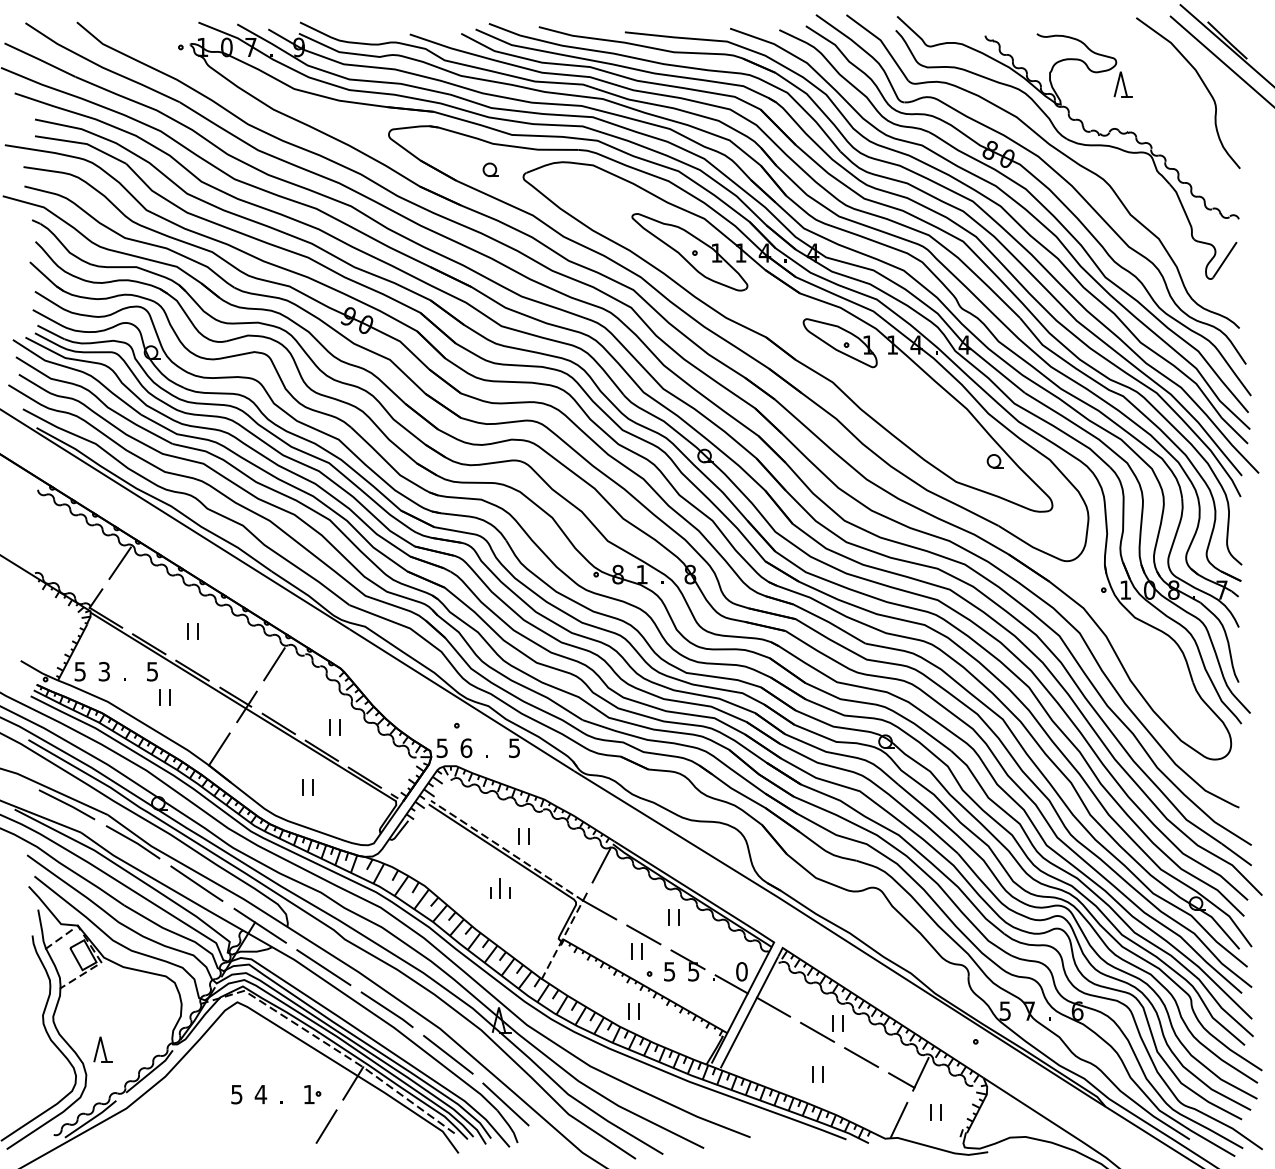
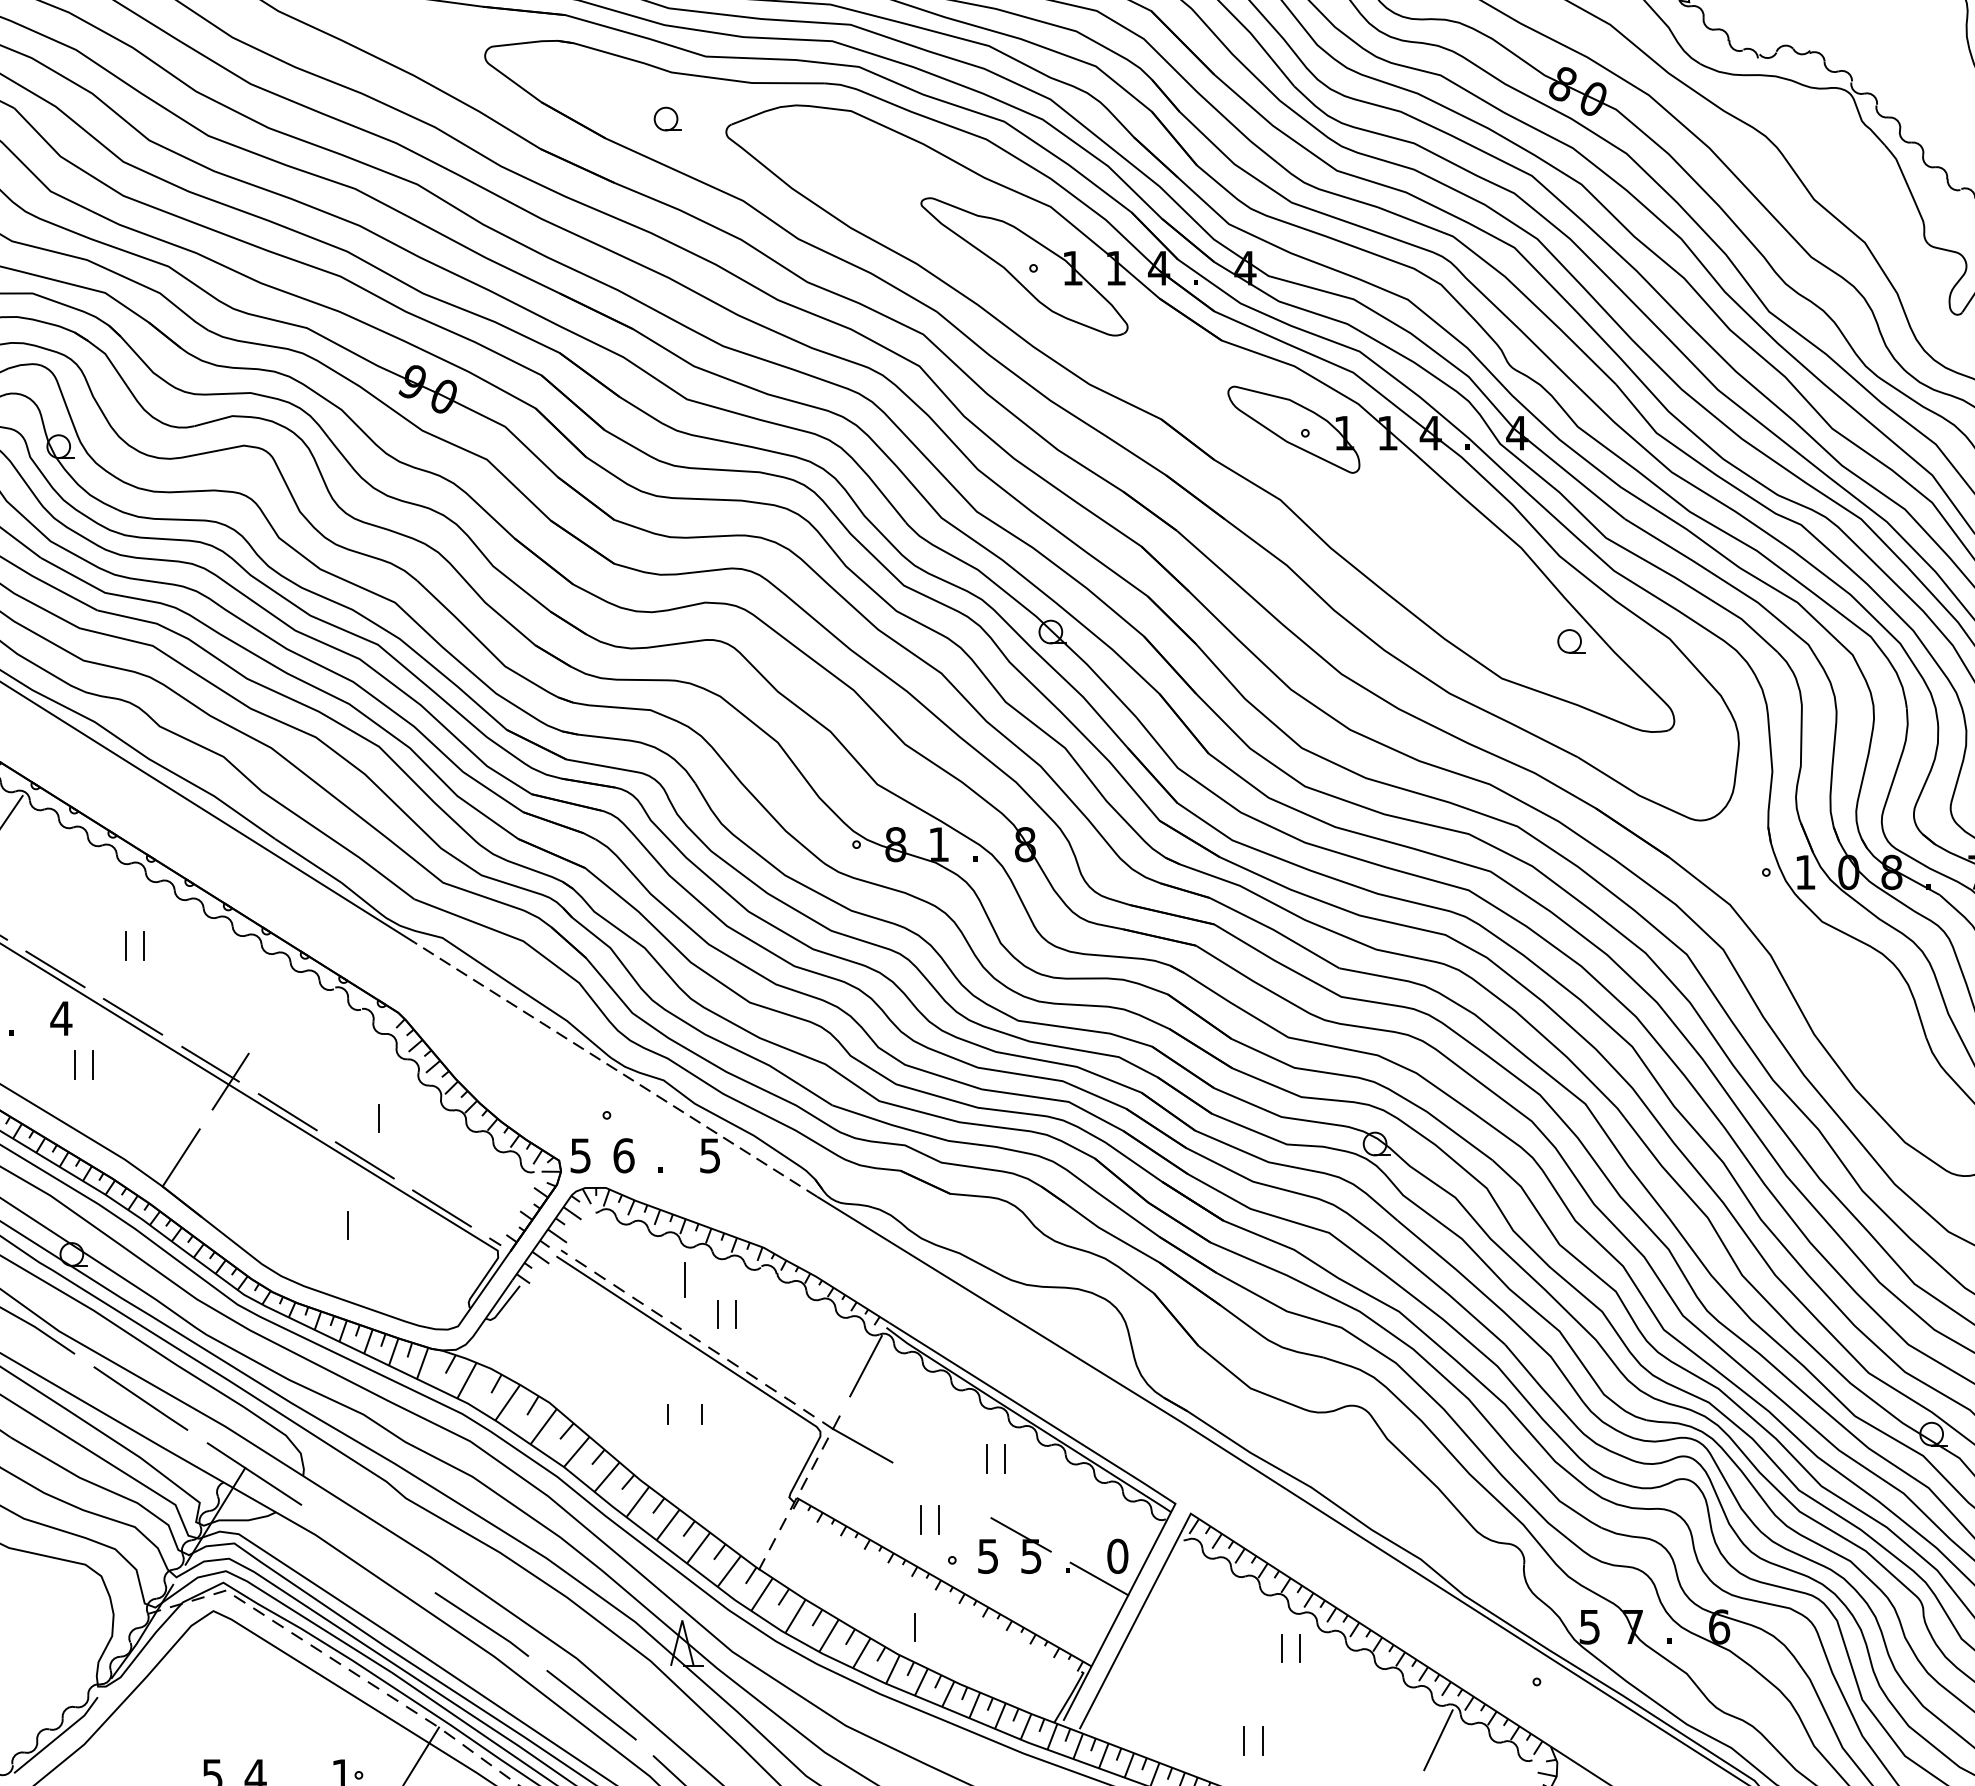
line: (274, 664) -> (279, 1005), removed
text: (152, 671) -> (61, 1018), 5 -> 4
line: (461, 700) -> (615, 1070), solid -> dashed
line: (339, 727) -> (396, 1118), removed
line: (302, 787) -> (330, 1226), removed
line: (499, 888) -> (683, 1279), moved
line: (643, 934) -> (941, 1489), removed
line: (323, 967) -> (367, 1548), removed
line: (773, 1006) -> (1174, 1618), removed
line: (638, 1011) -> (932, 1627), removed
line: (817, 1031) -> (1253, 1663), removed
line: (861, 1057) -> (1332, 1710), removed
line: (901, 1080) -> (1403, 1751), removed

